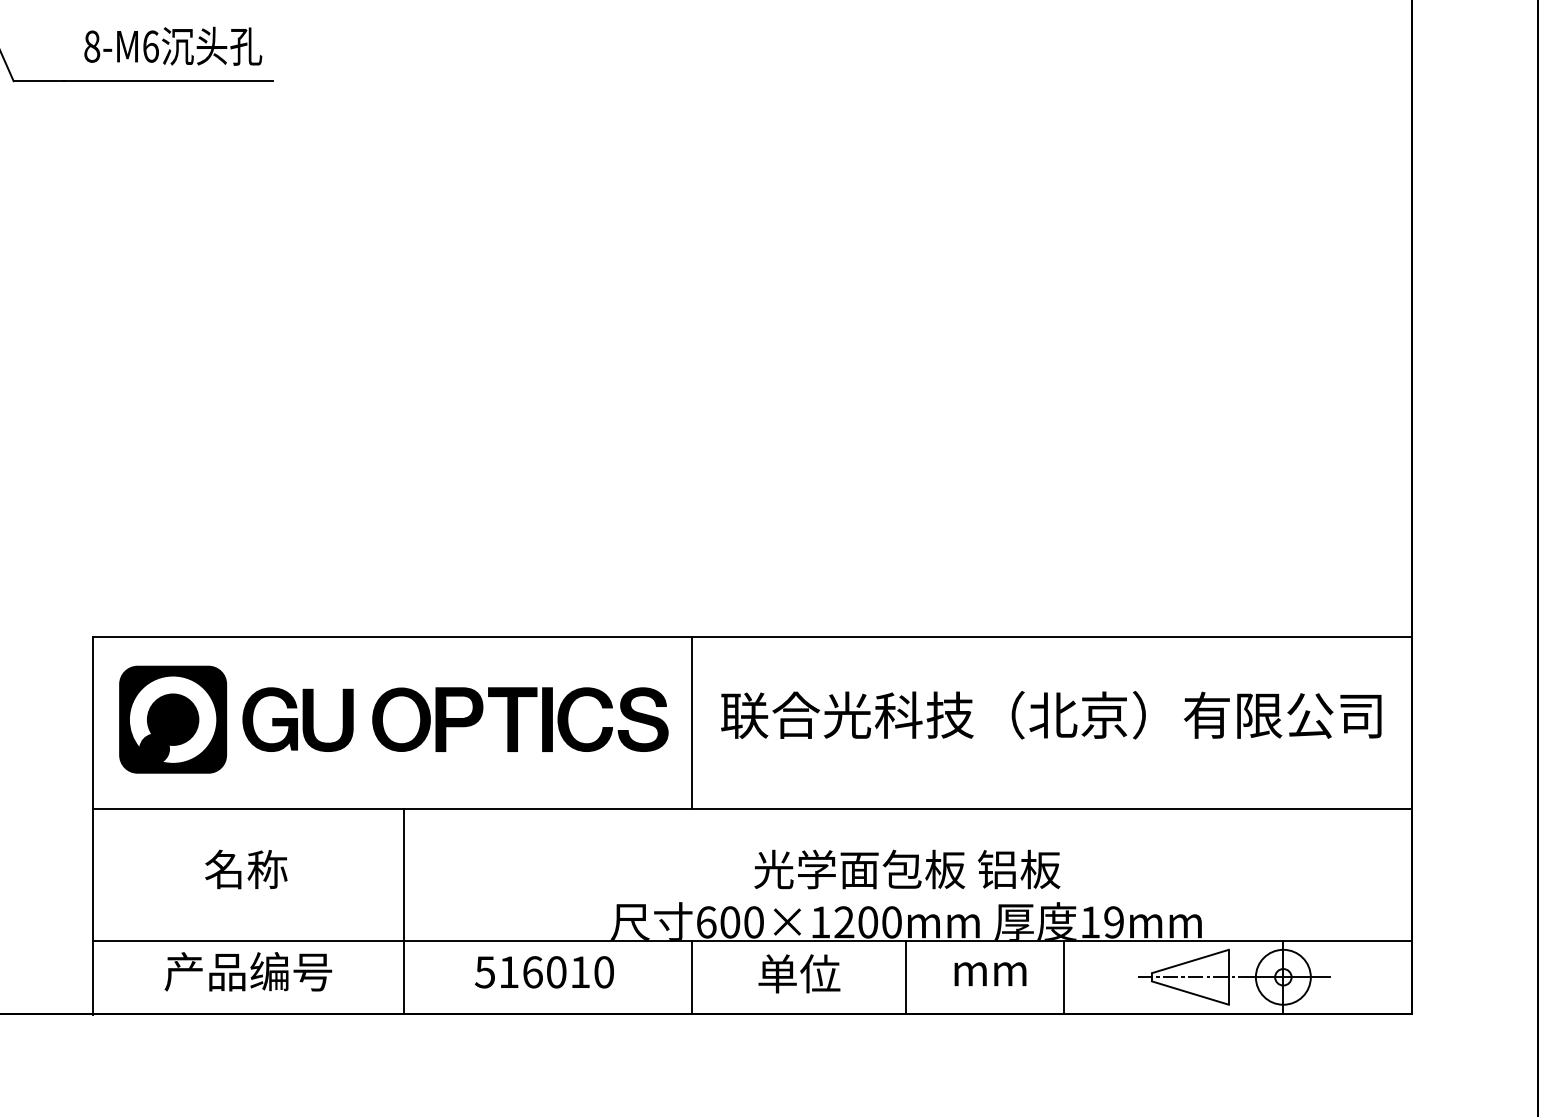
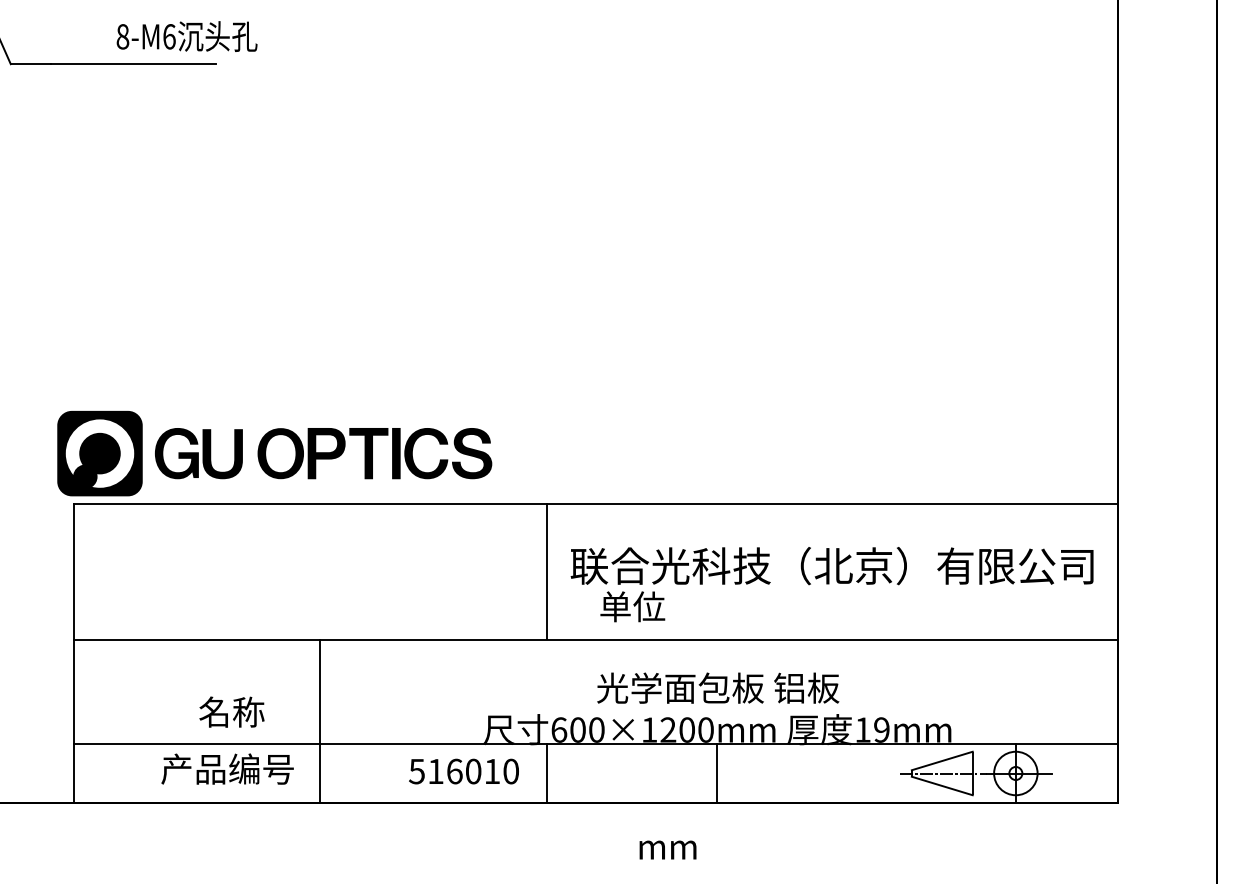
text: (172, 46) -> (186, 36), moved
part: (393, 719) -> (274, 453), moved
text: (245, 868) -> (231, 711), moved
text: (248, 970) -> (227, 768), moved
text: (543, 972) -> (463, 771), moved
text: (799, 973) -> (632, 606), moved
text: (989, 973) -> (667, 849), moved
line: (1064, 977) -> (842, 773), removed

